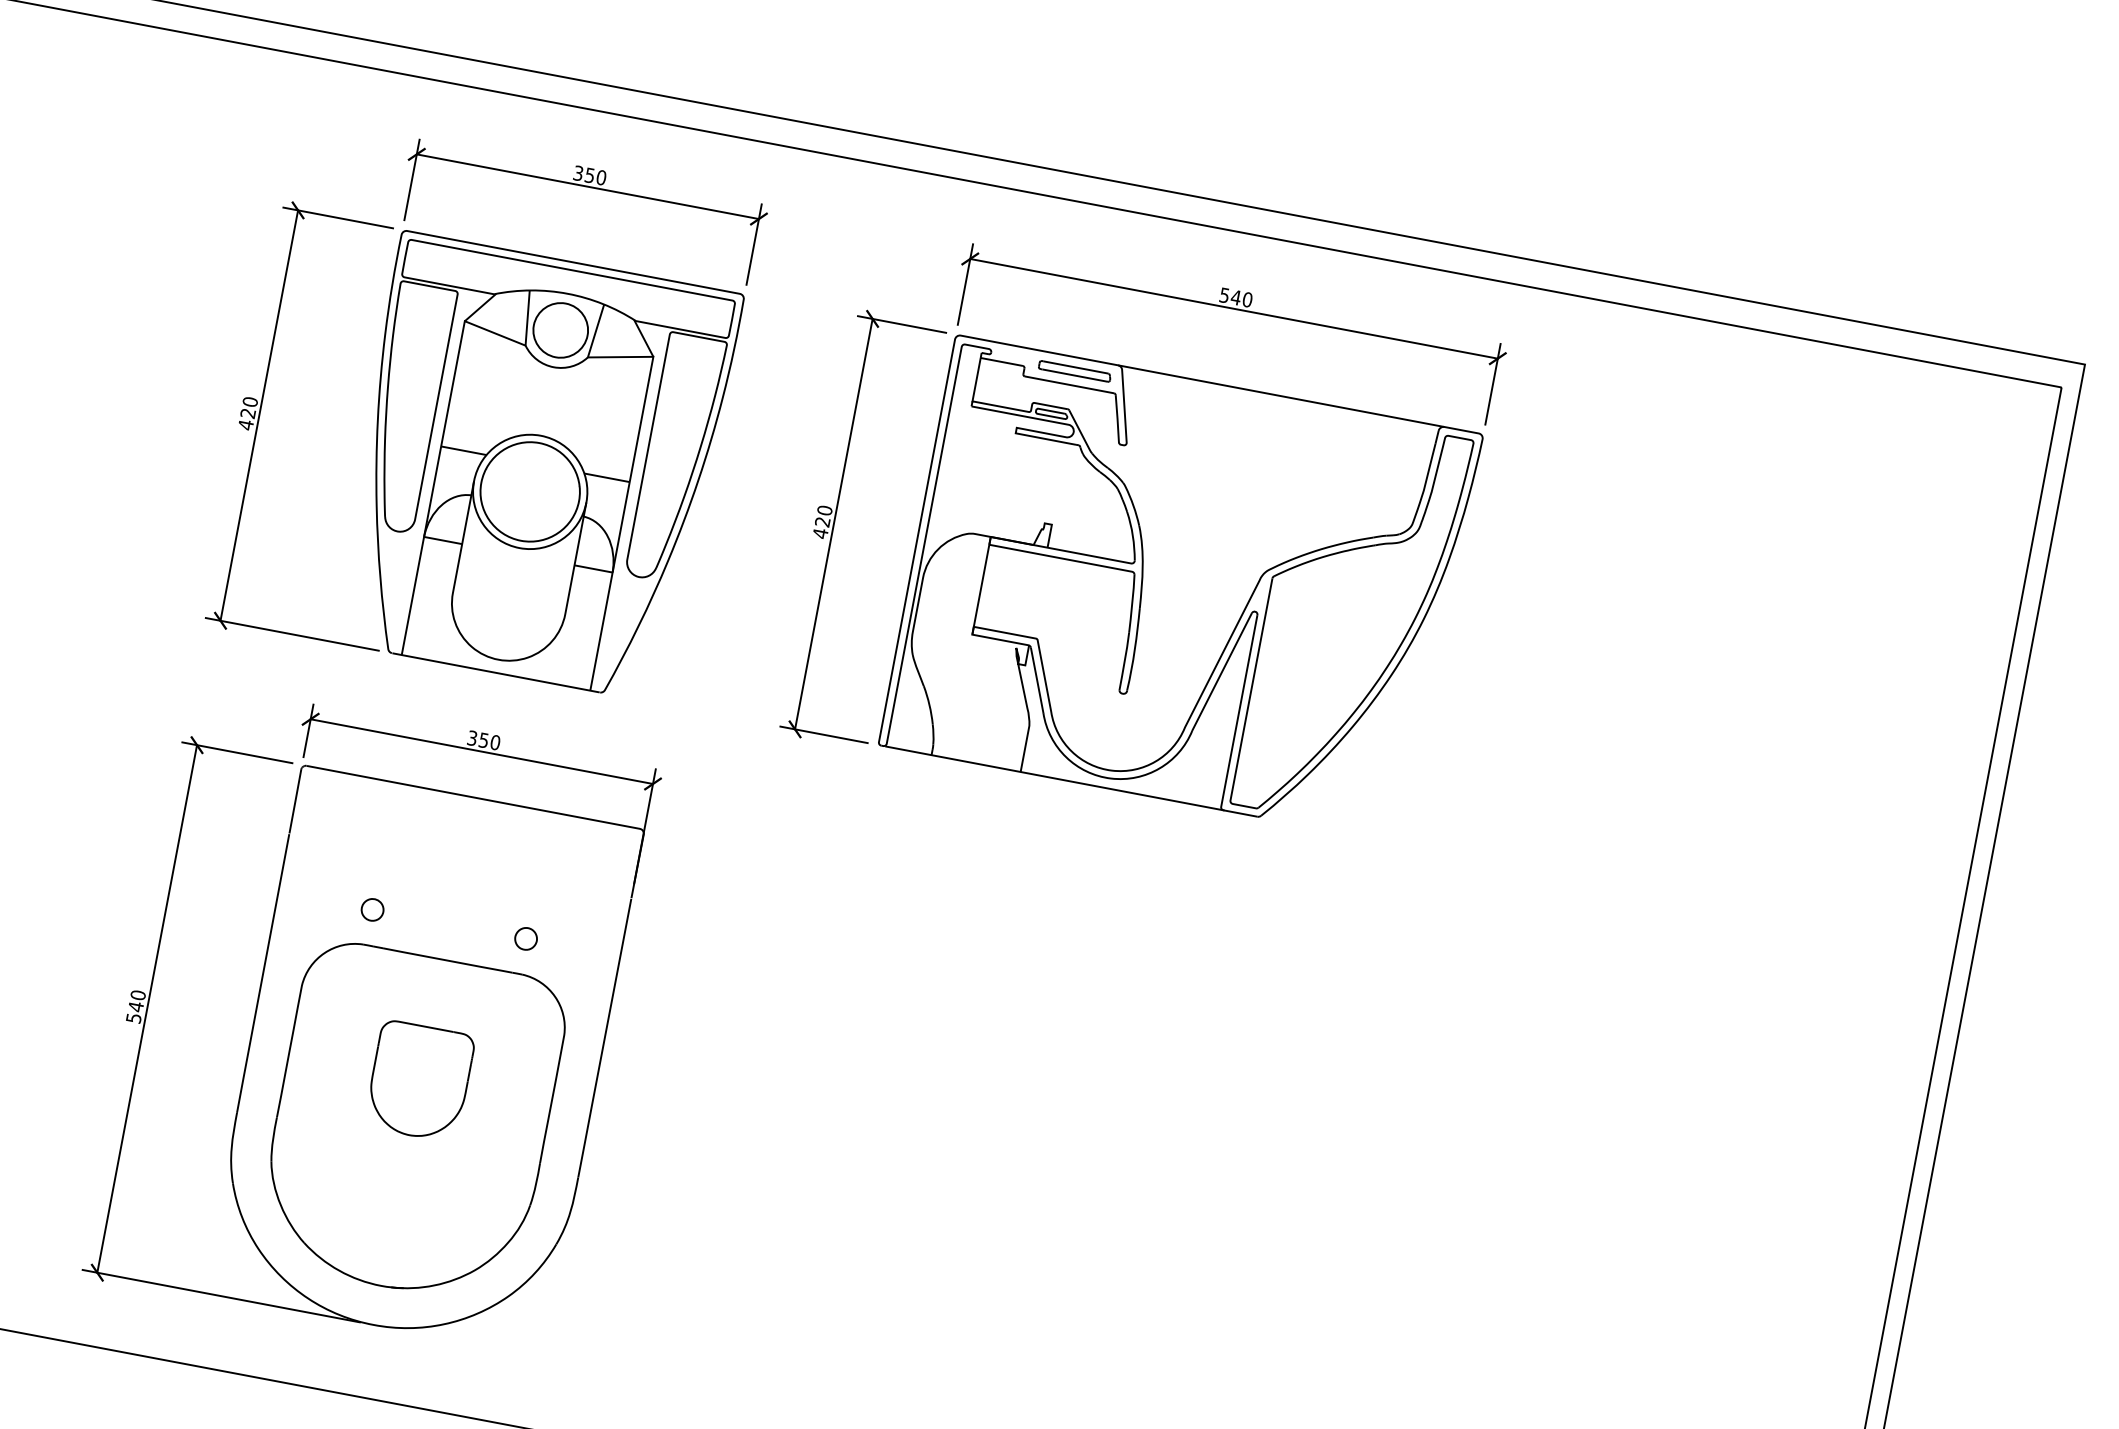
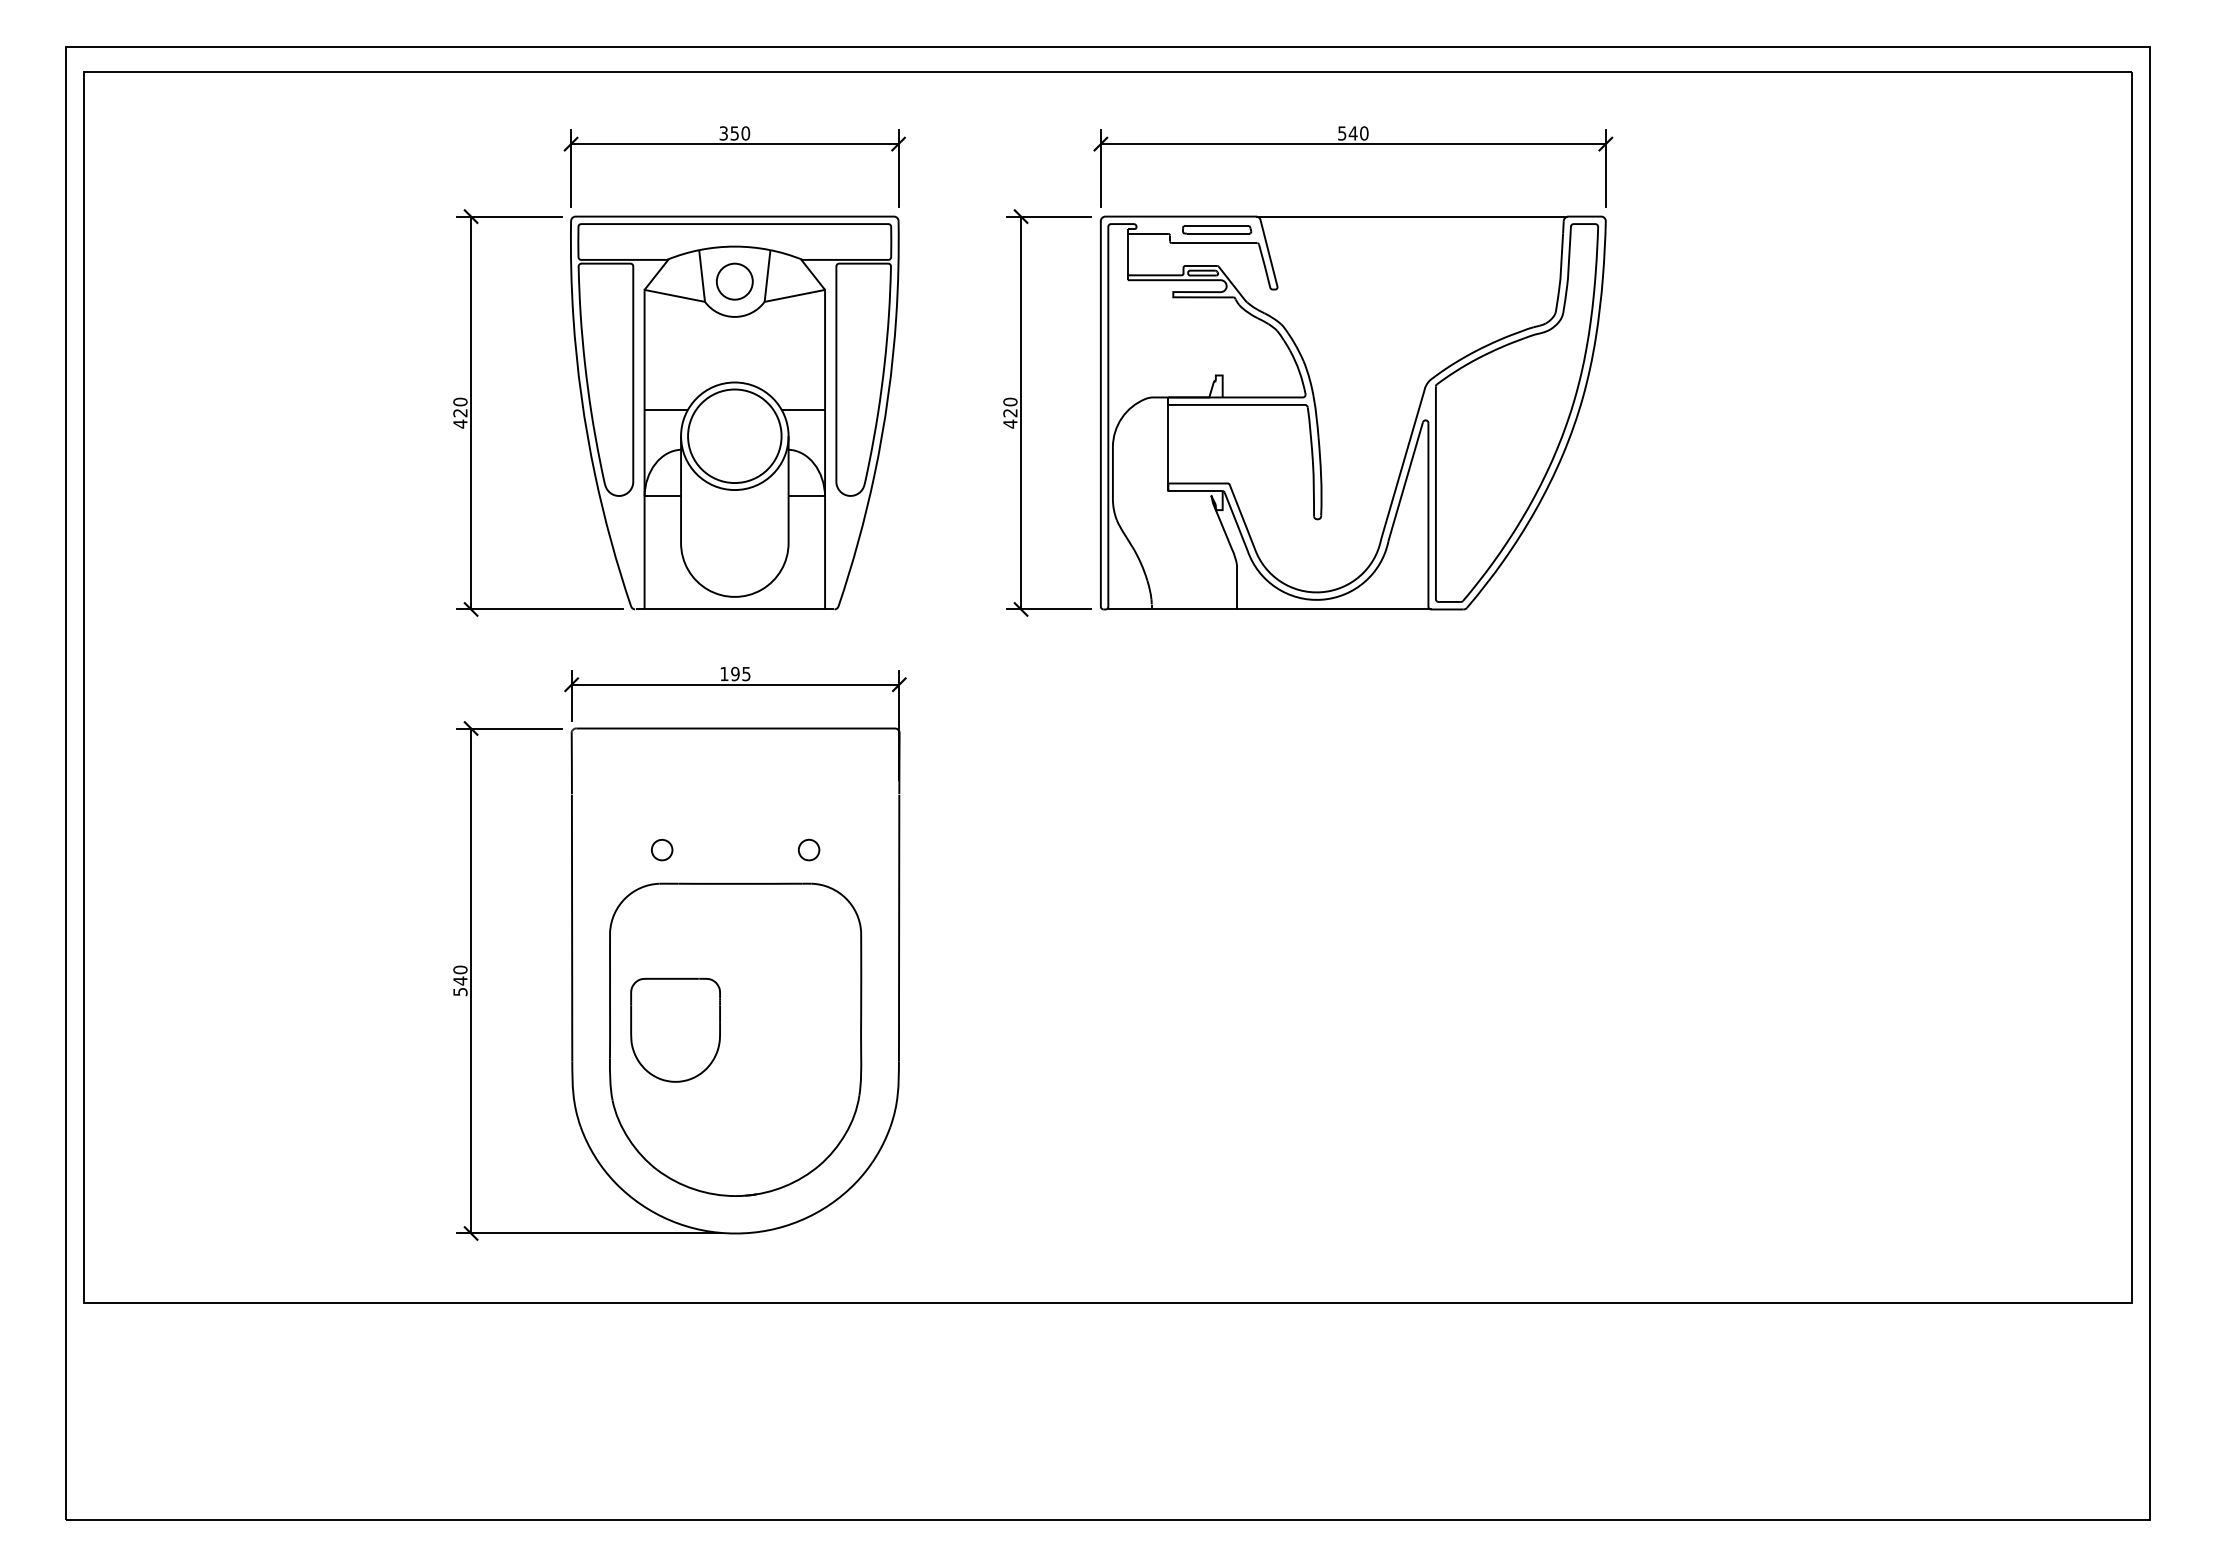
circle: (560, 330) -> (734, 281), size x0.7
text: (484, 739) -> (735, 673), 350 -> 195
part: (419, 1080) -> (675, 1029), moved

